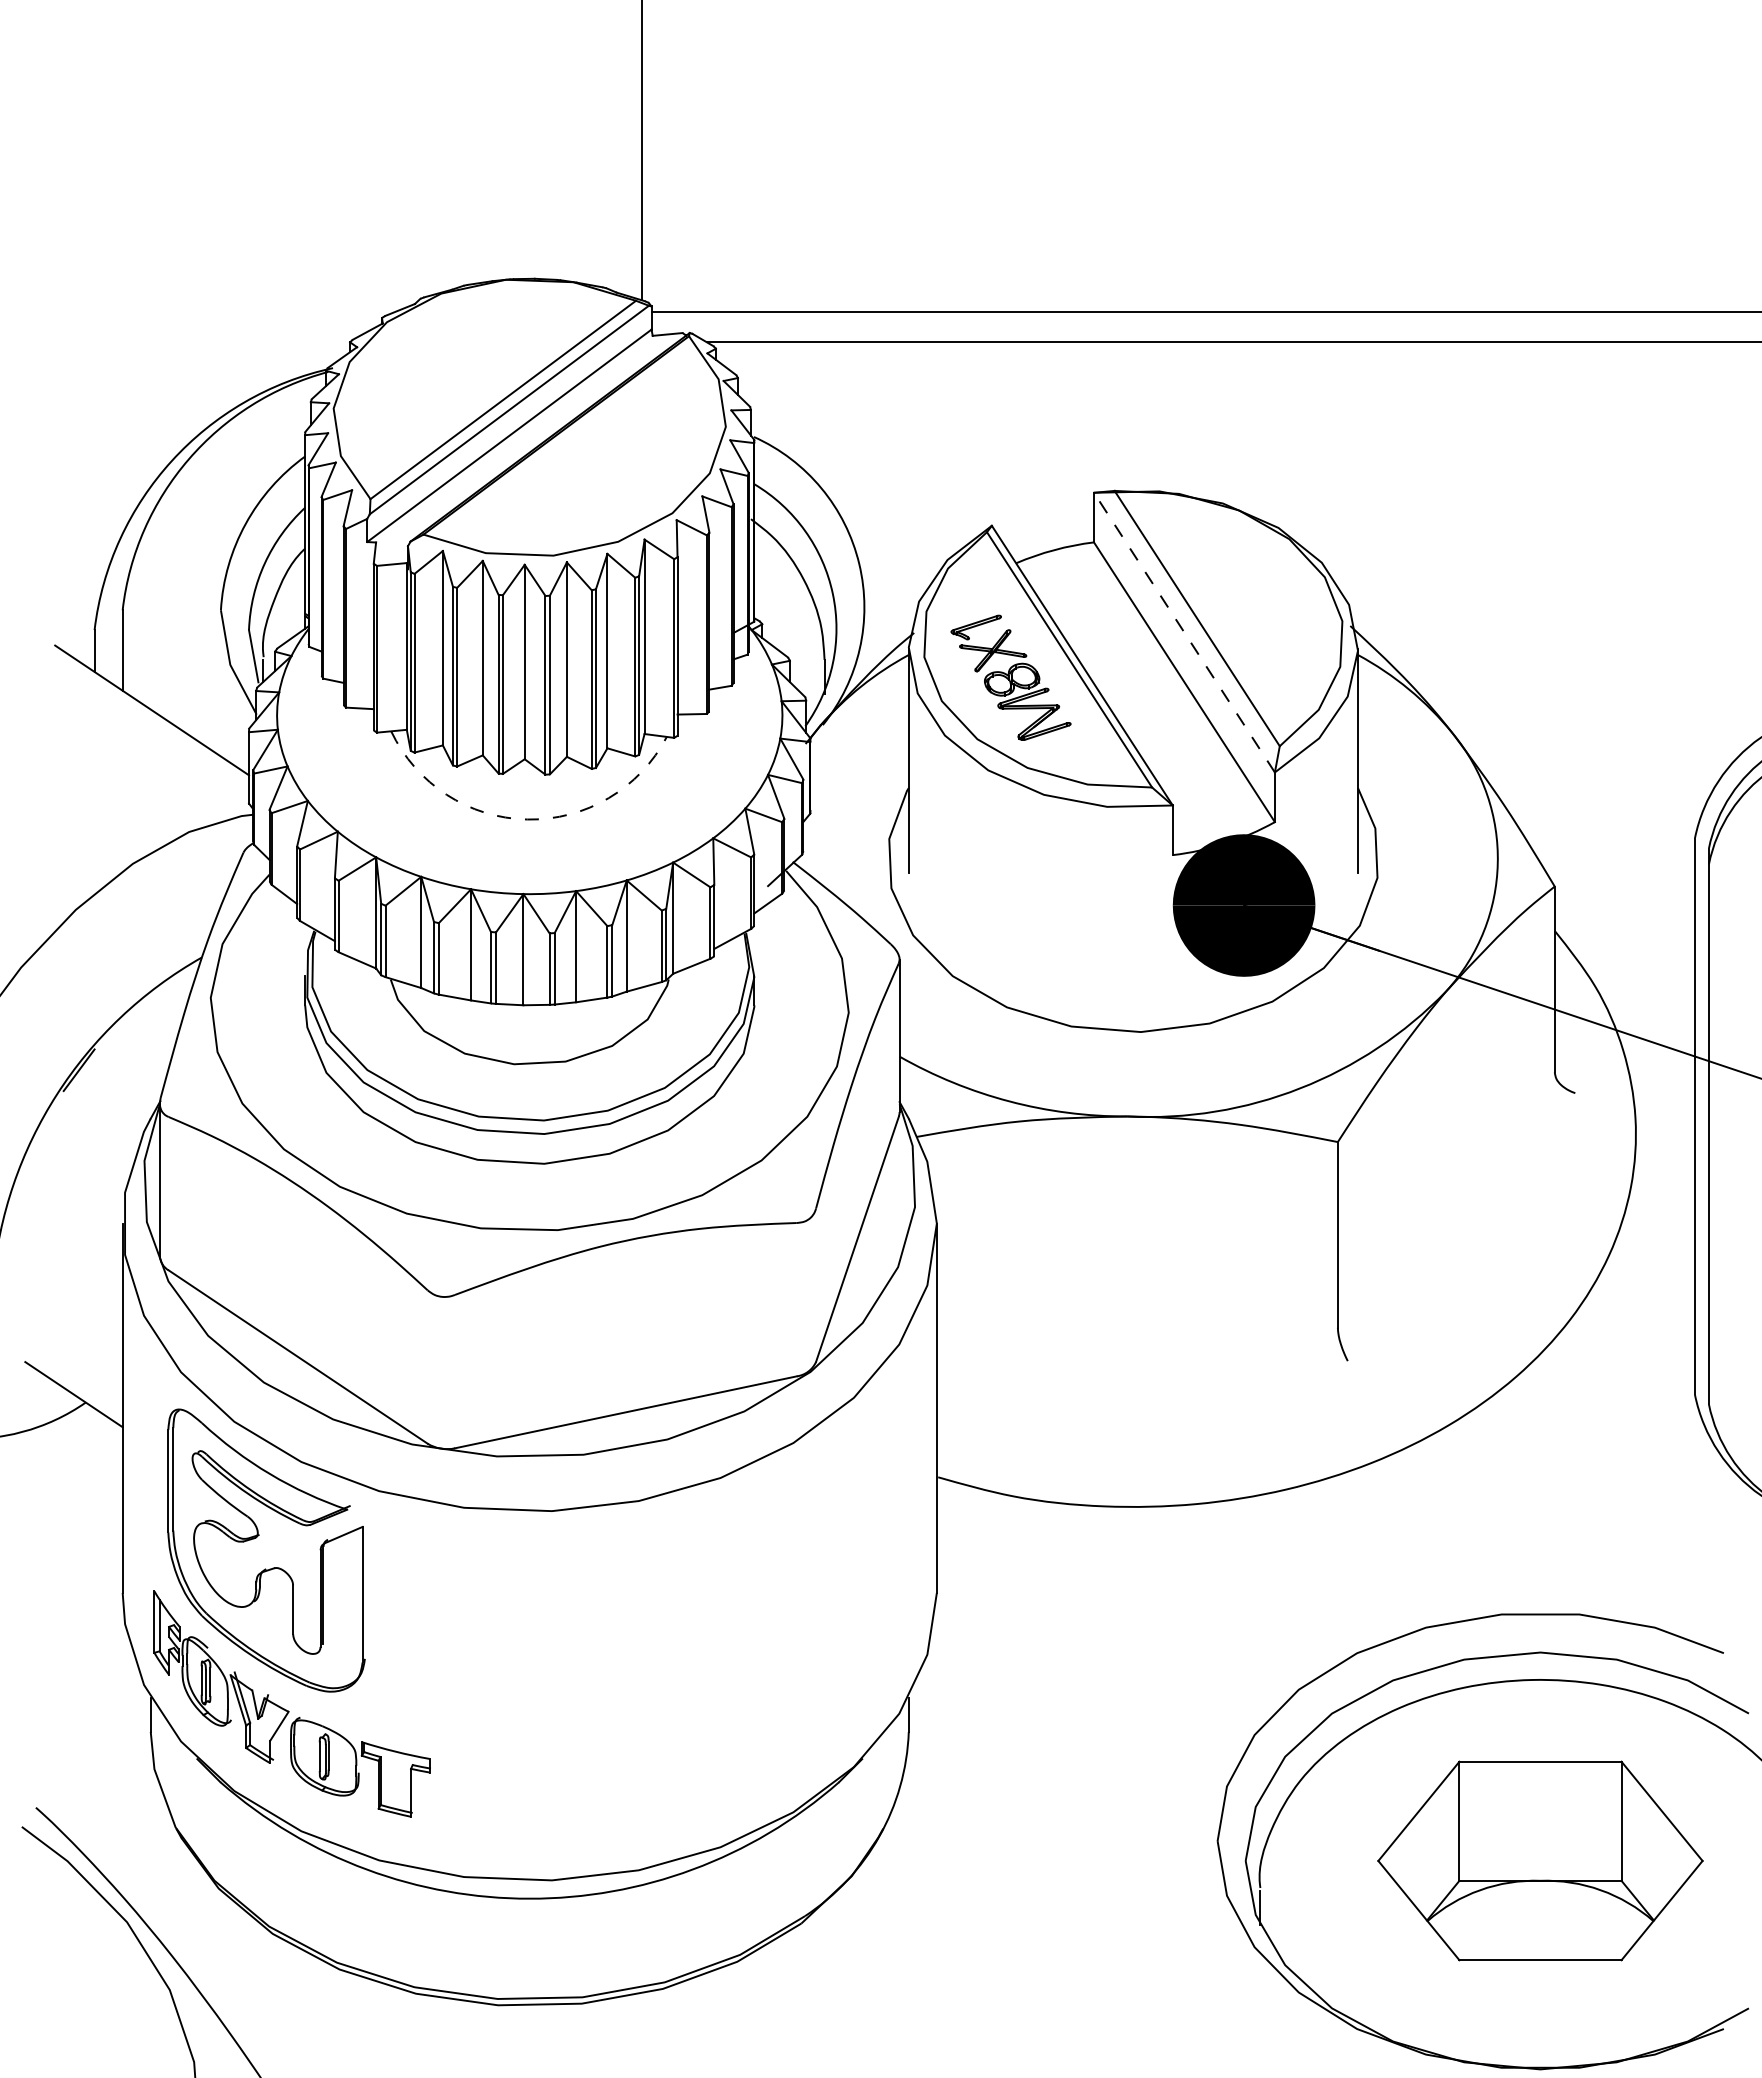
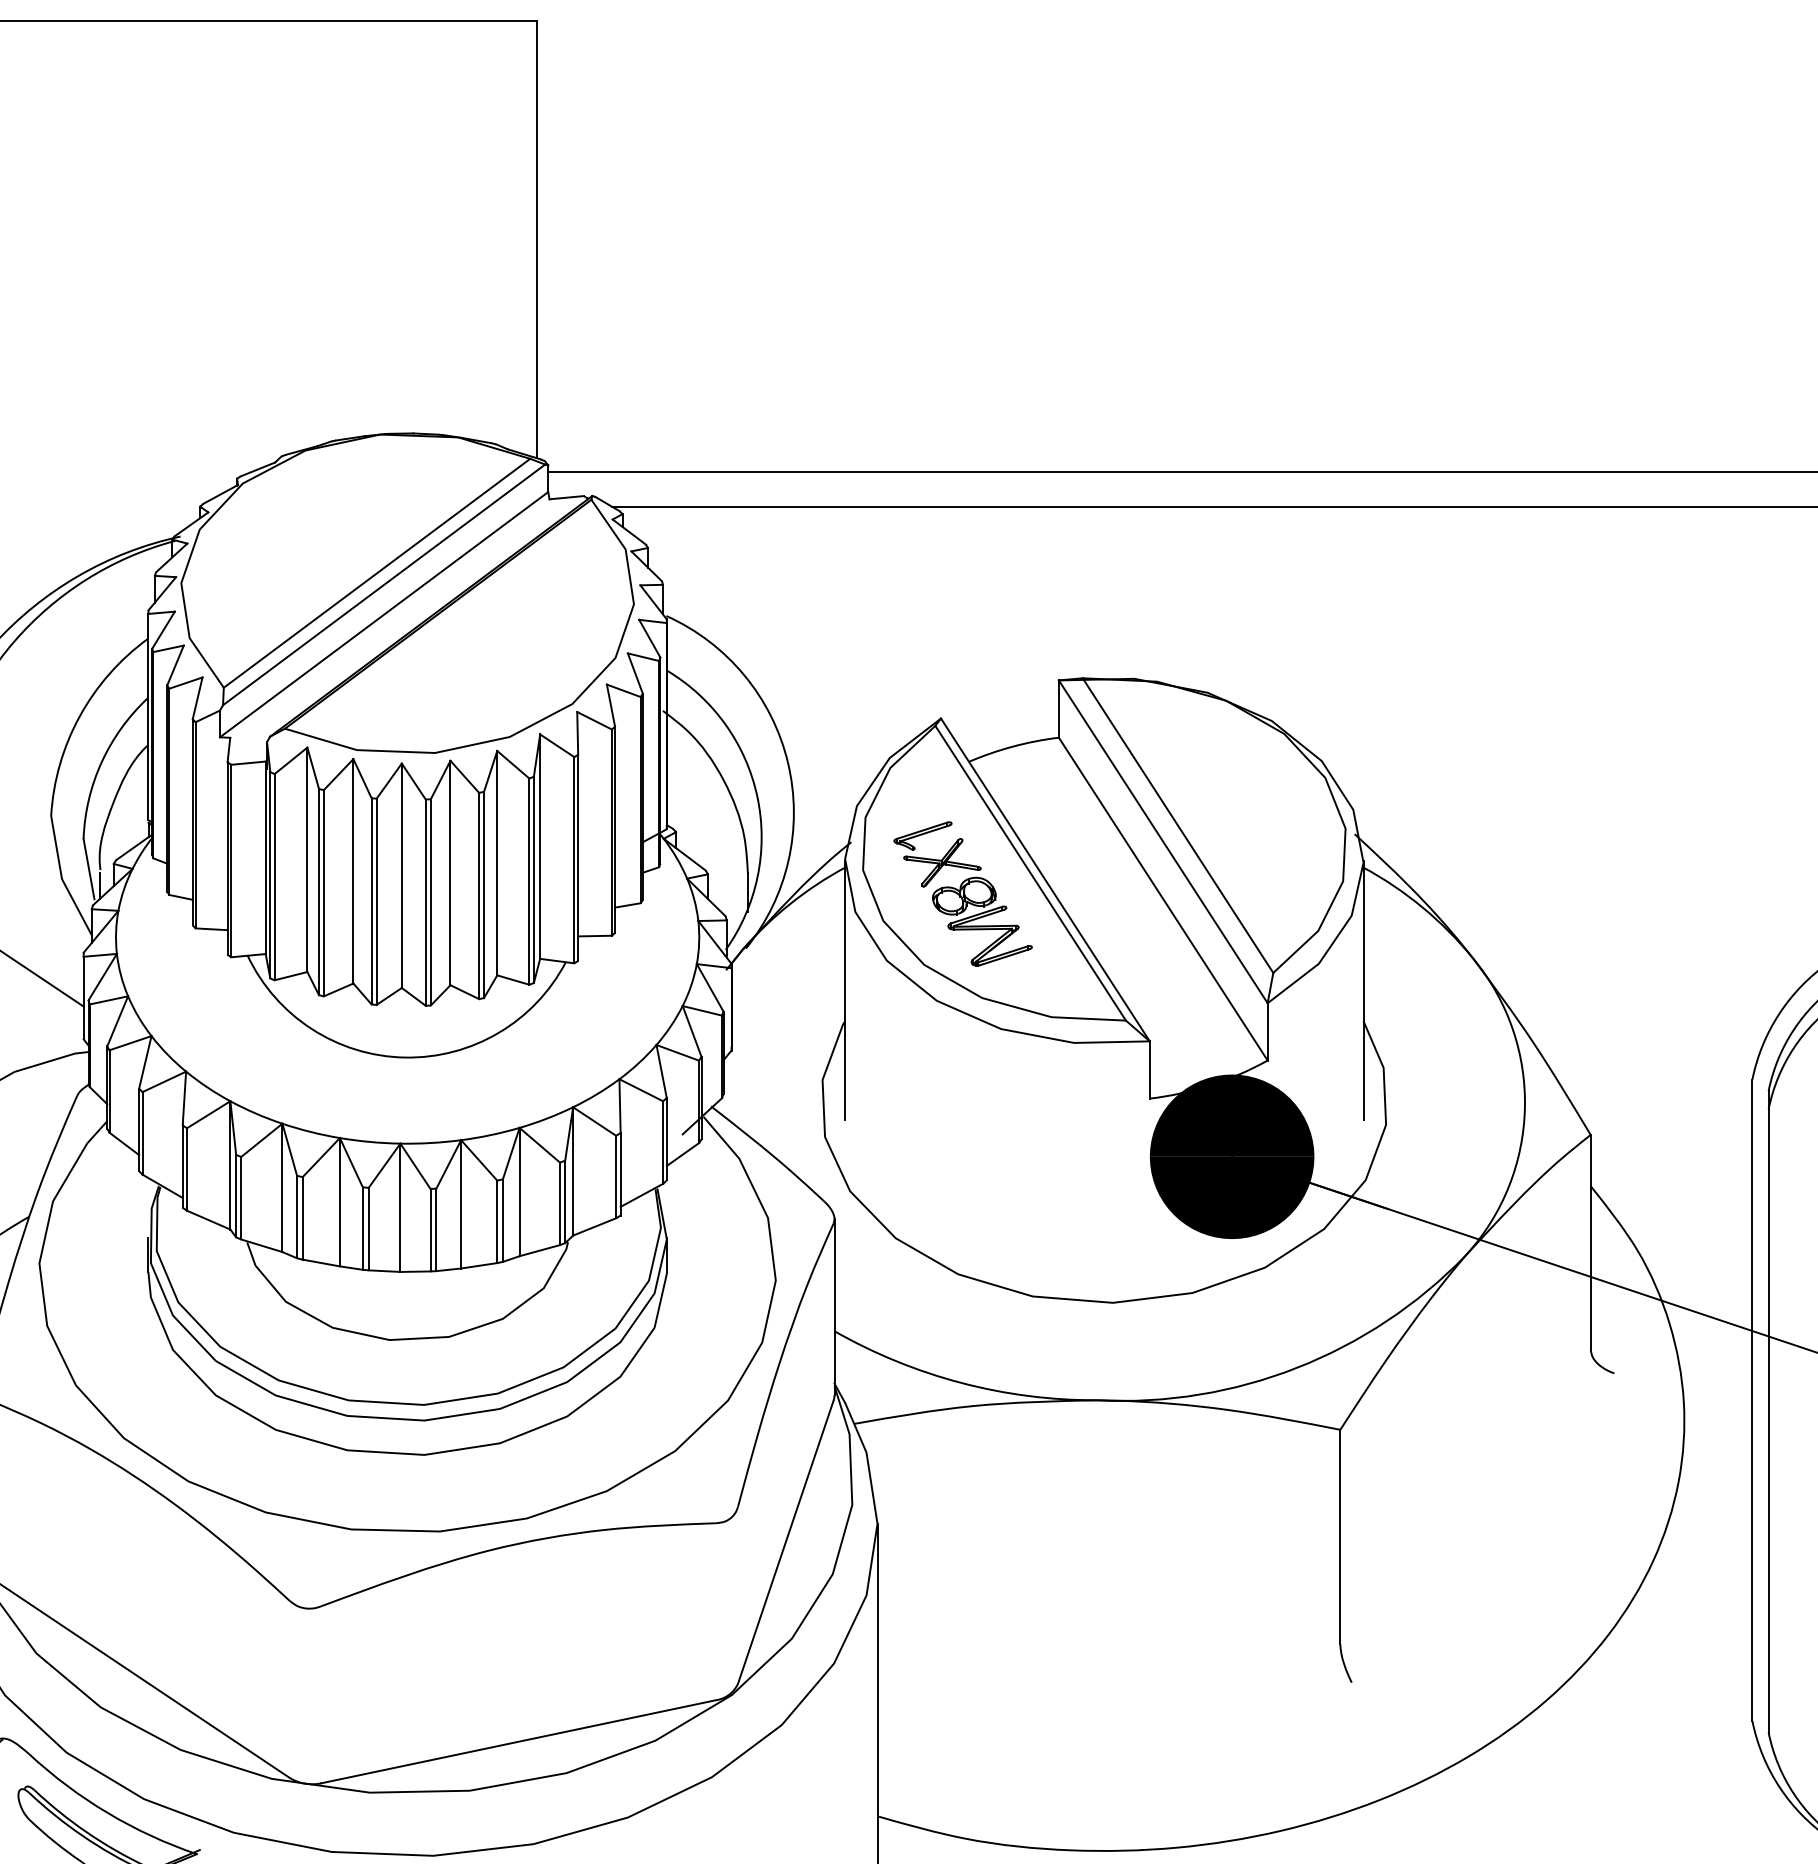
line: (1184, 632) -> (1163, 841), dashed -> solid
arc: (527, 819) -> (405, 1057), dashed -> solid

